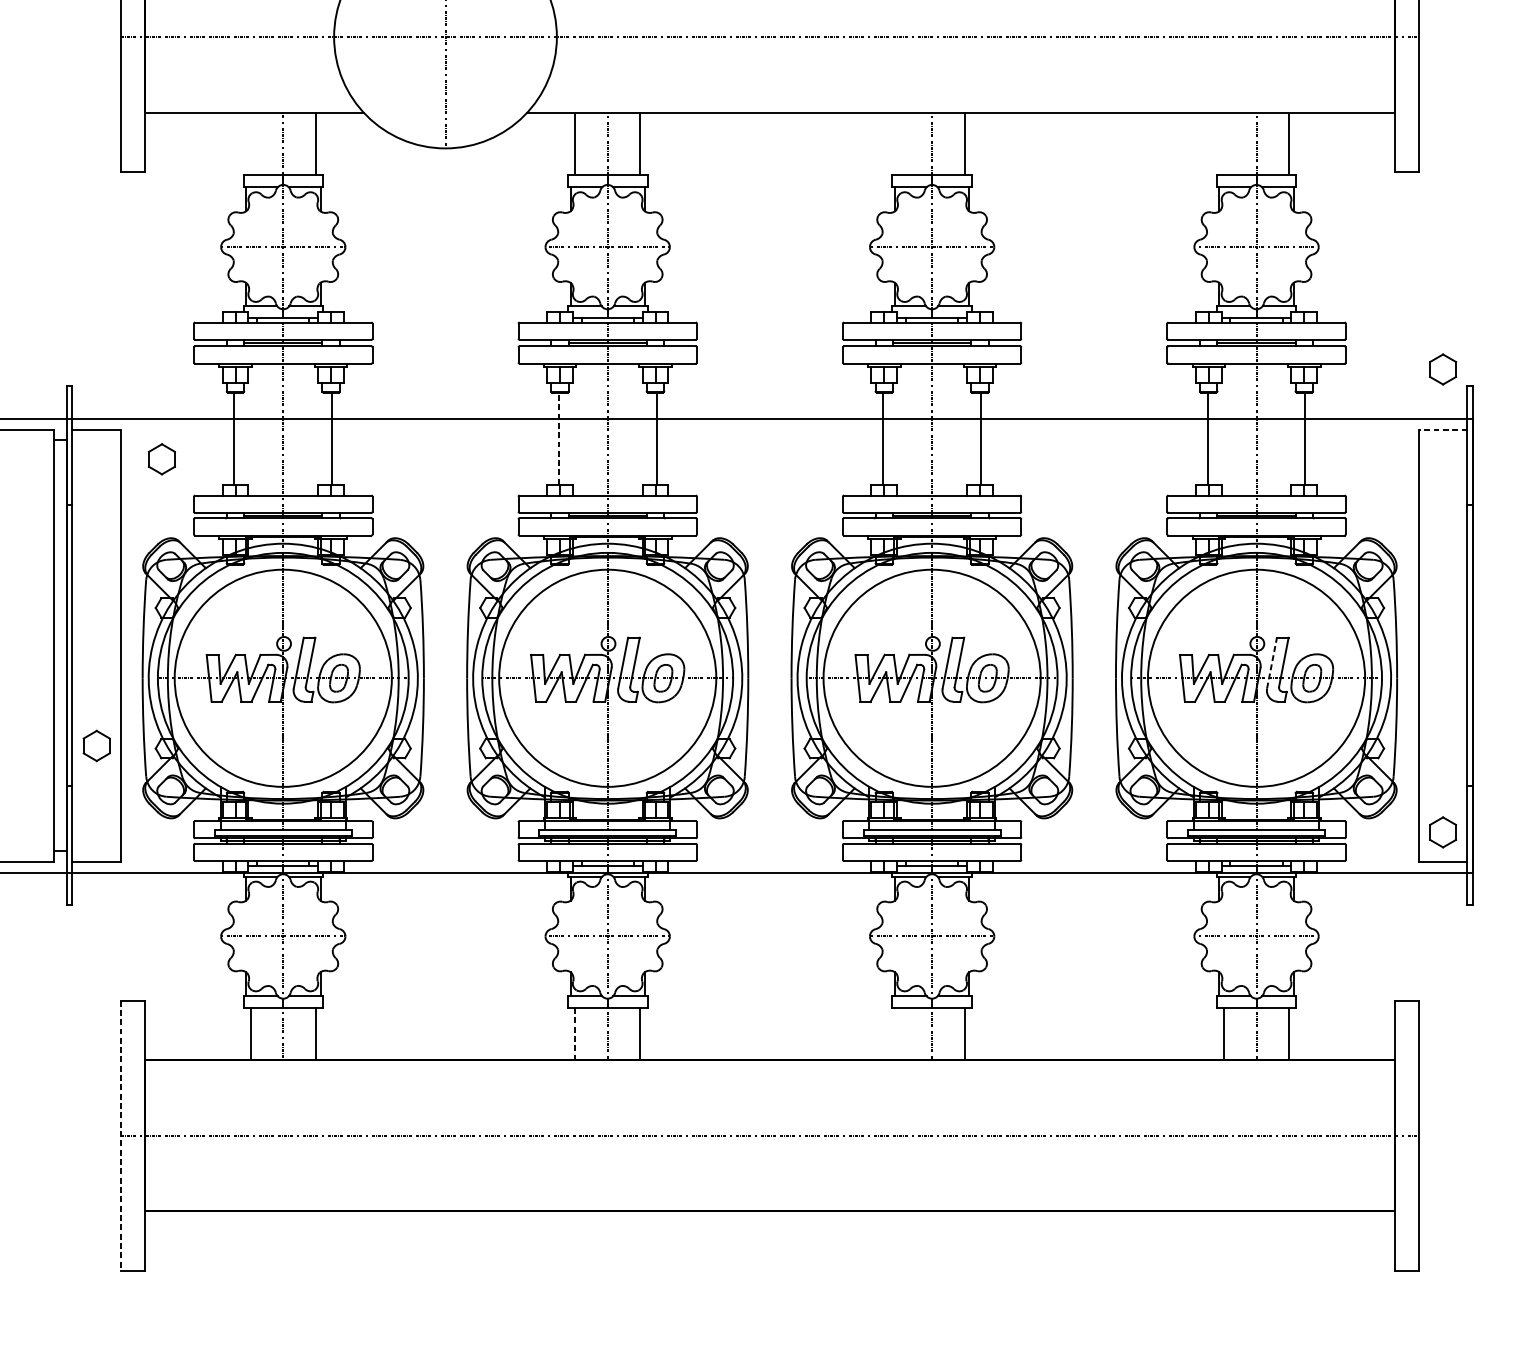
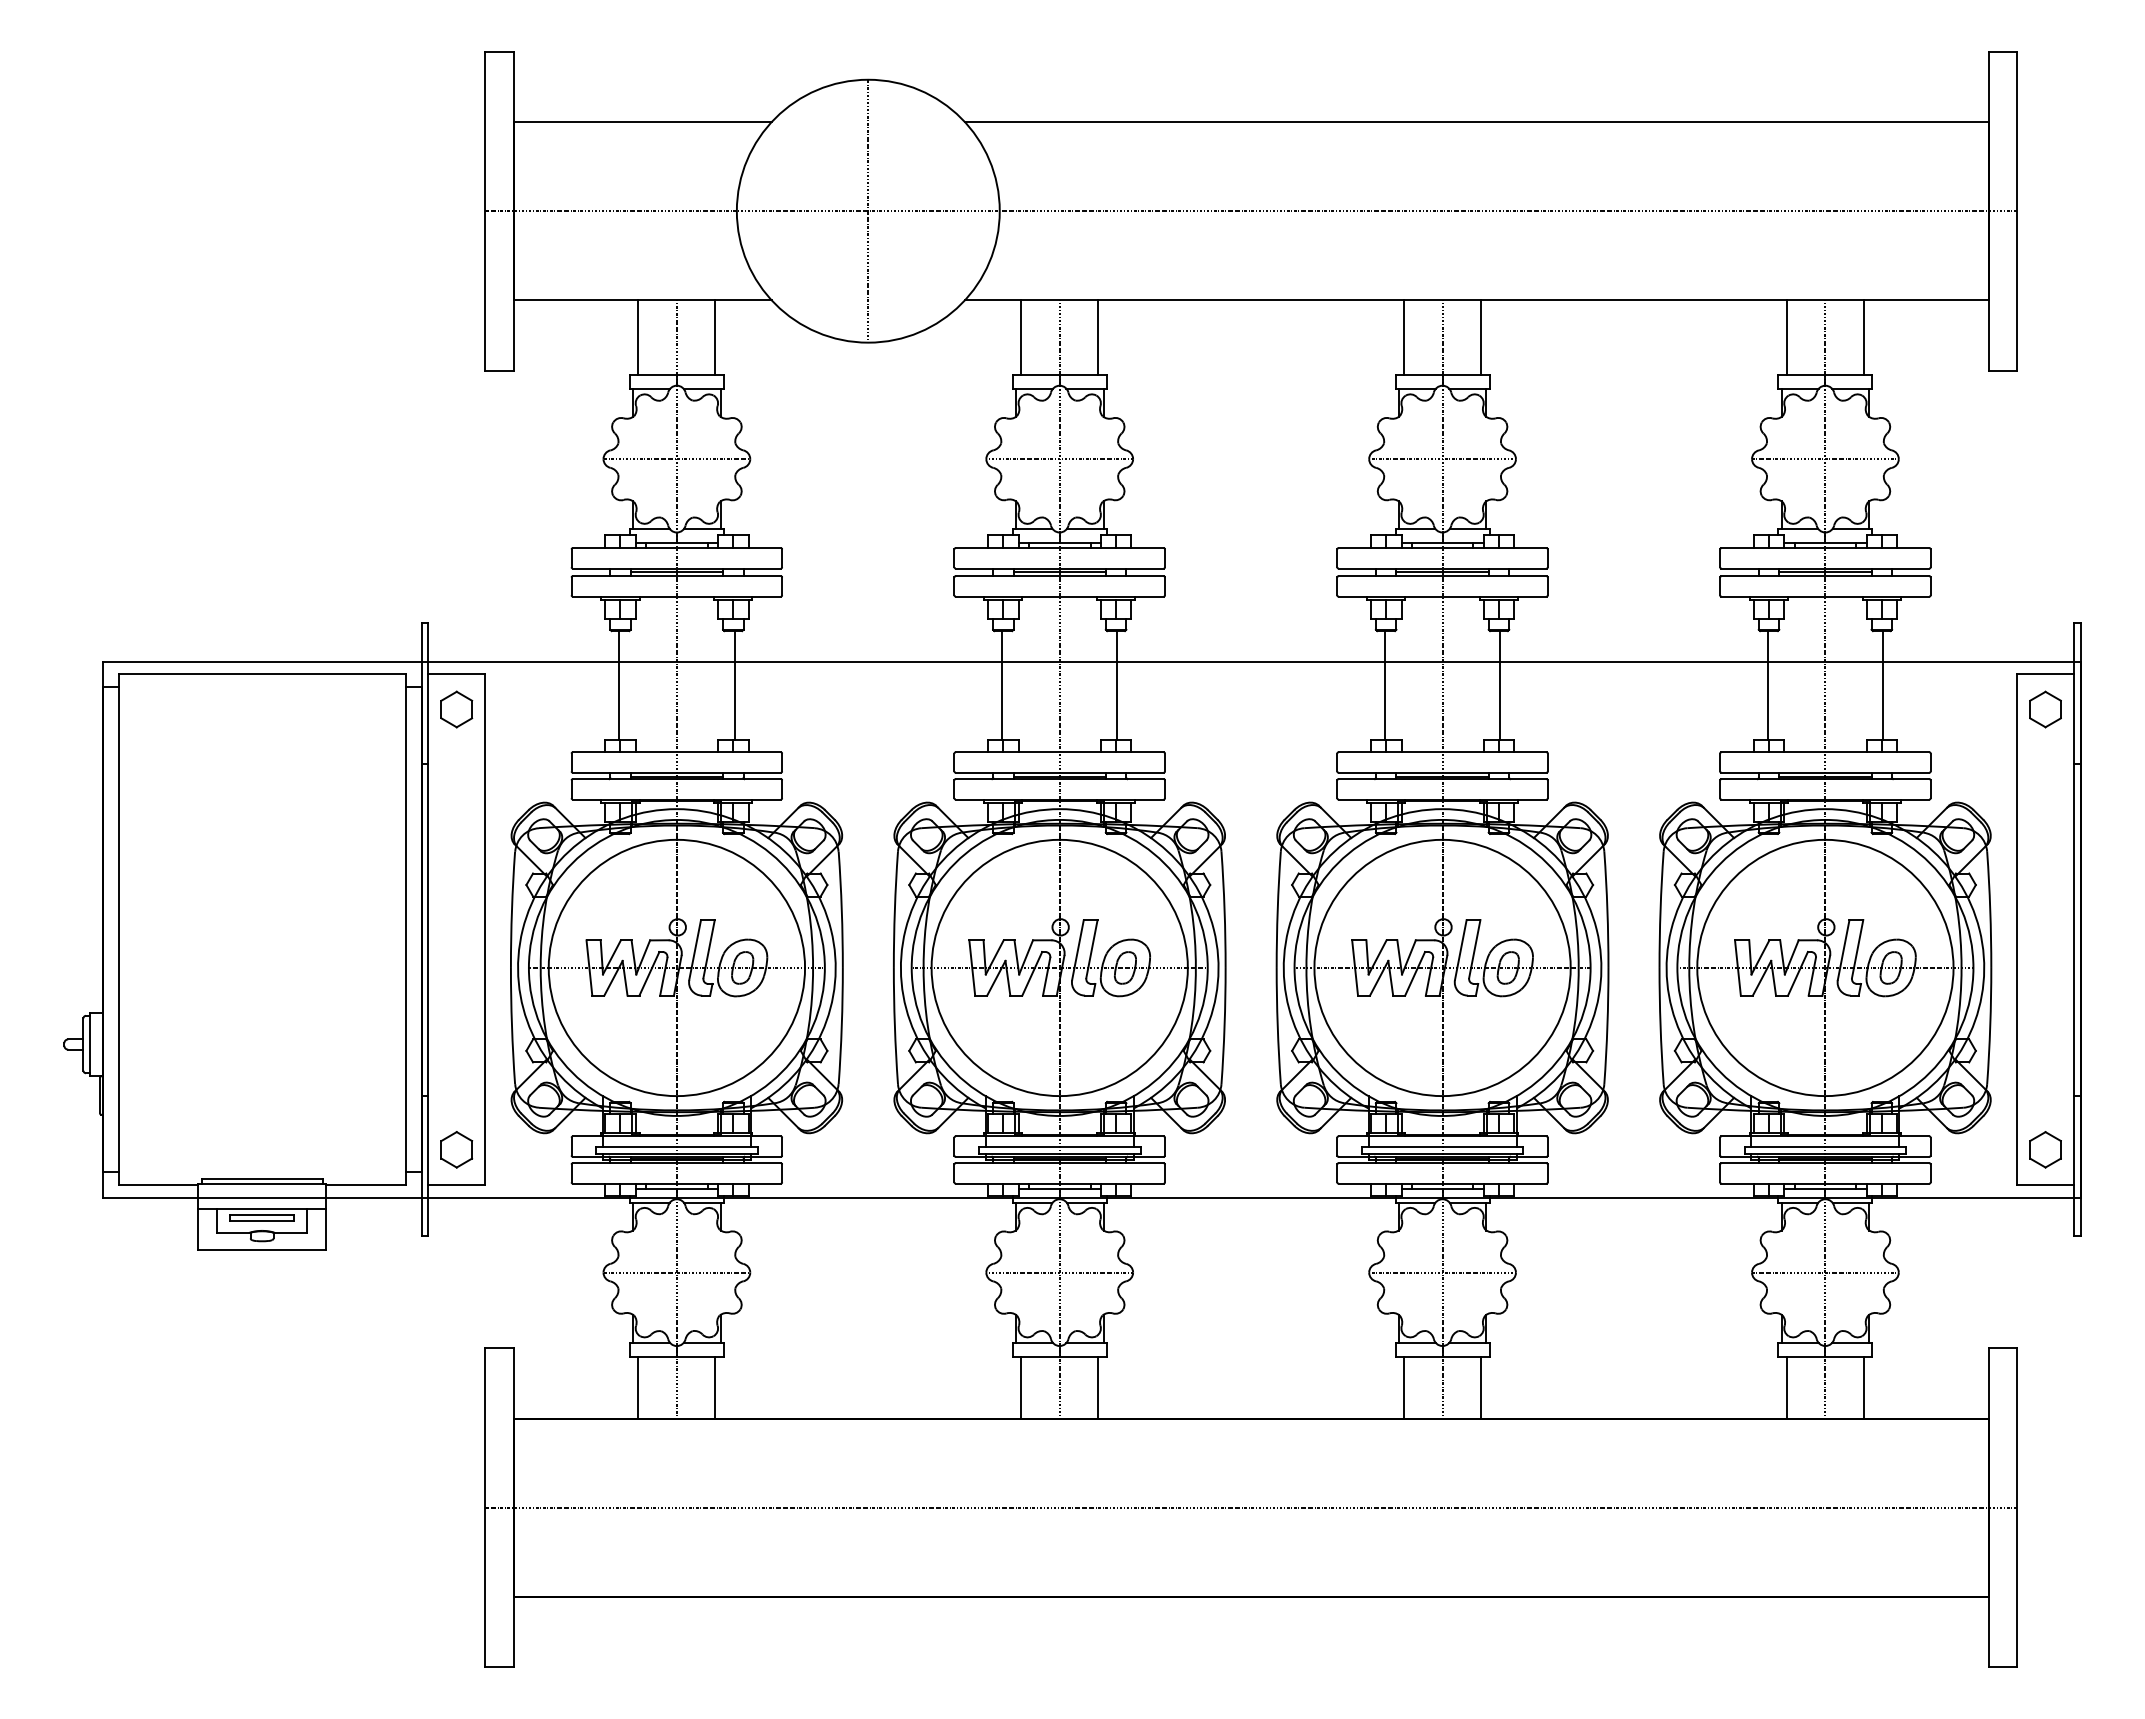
line: (250, 144) -> (638, 337), added
line: (899, 144) -> (1404, 337), added
line: (1223, 144) -> (1786, 337), added
part: (1443, 369) -> (2045, 709), moved
line: (1443, 429) -> (2045, 674), dashed -> solid
line: (559, 438) -> (1002, 684), dashed -> solid
part: (161, 459) -> (456, 709), moved
line: (1271, 663) -> (1843, 950), dashed -> solid
part: (96, 745) -> (456, 1149), moved
line: (575, 1033) -> (1021, 1387), dashed -> solid
line: (899, 1033) -> (1404, 1387), added
line: (121, 1135) -> (485, 1507), dashed -> solid

